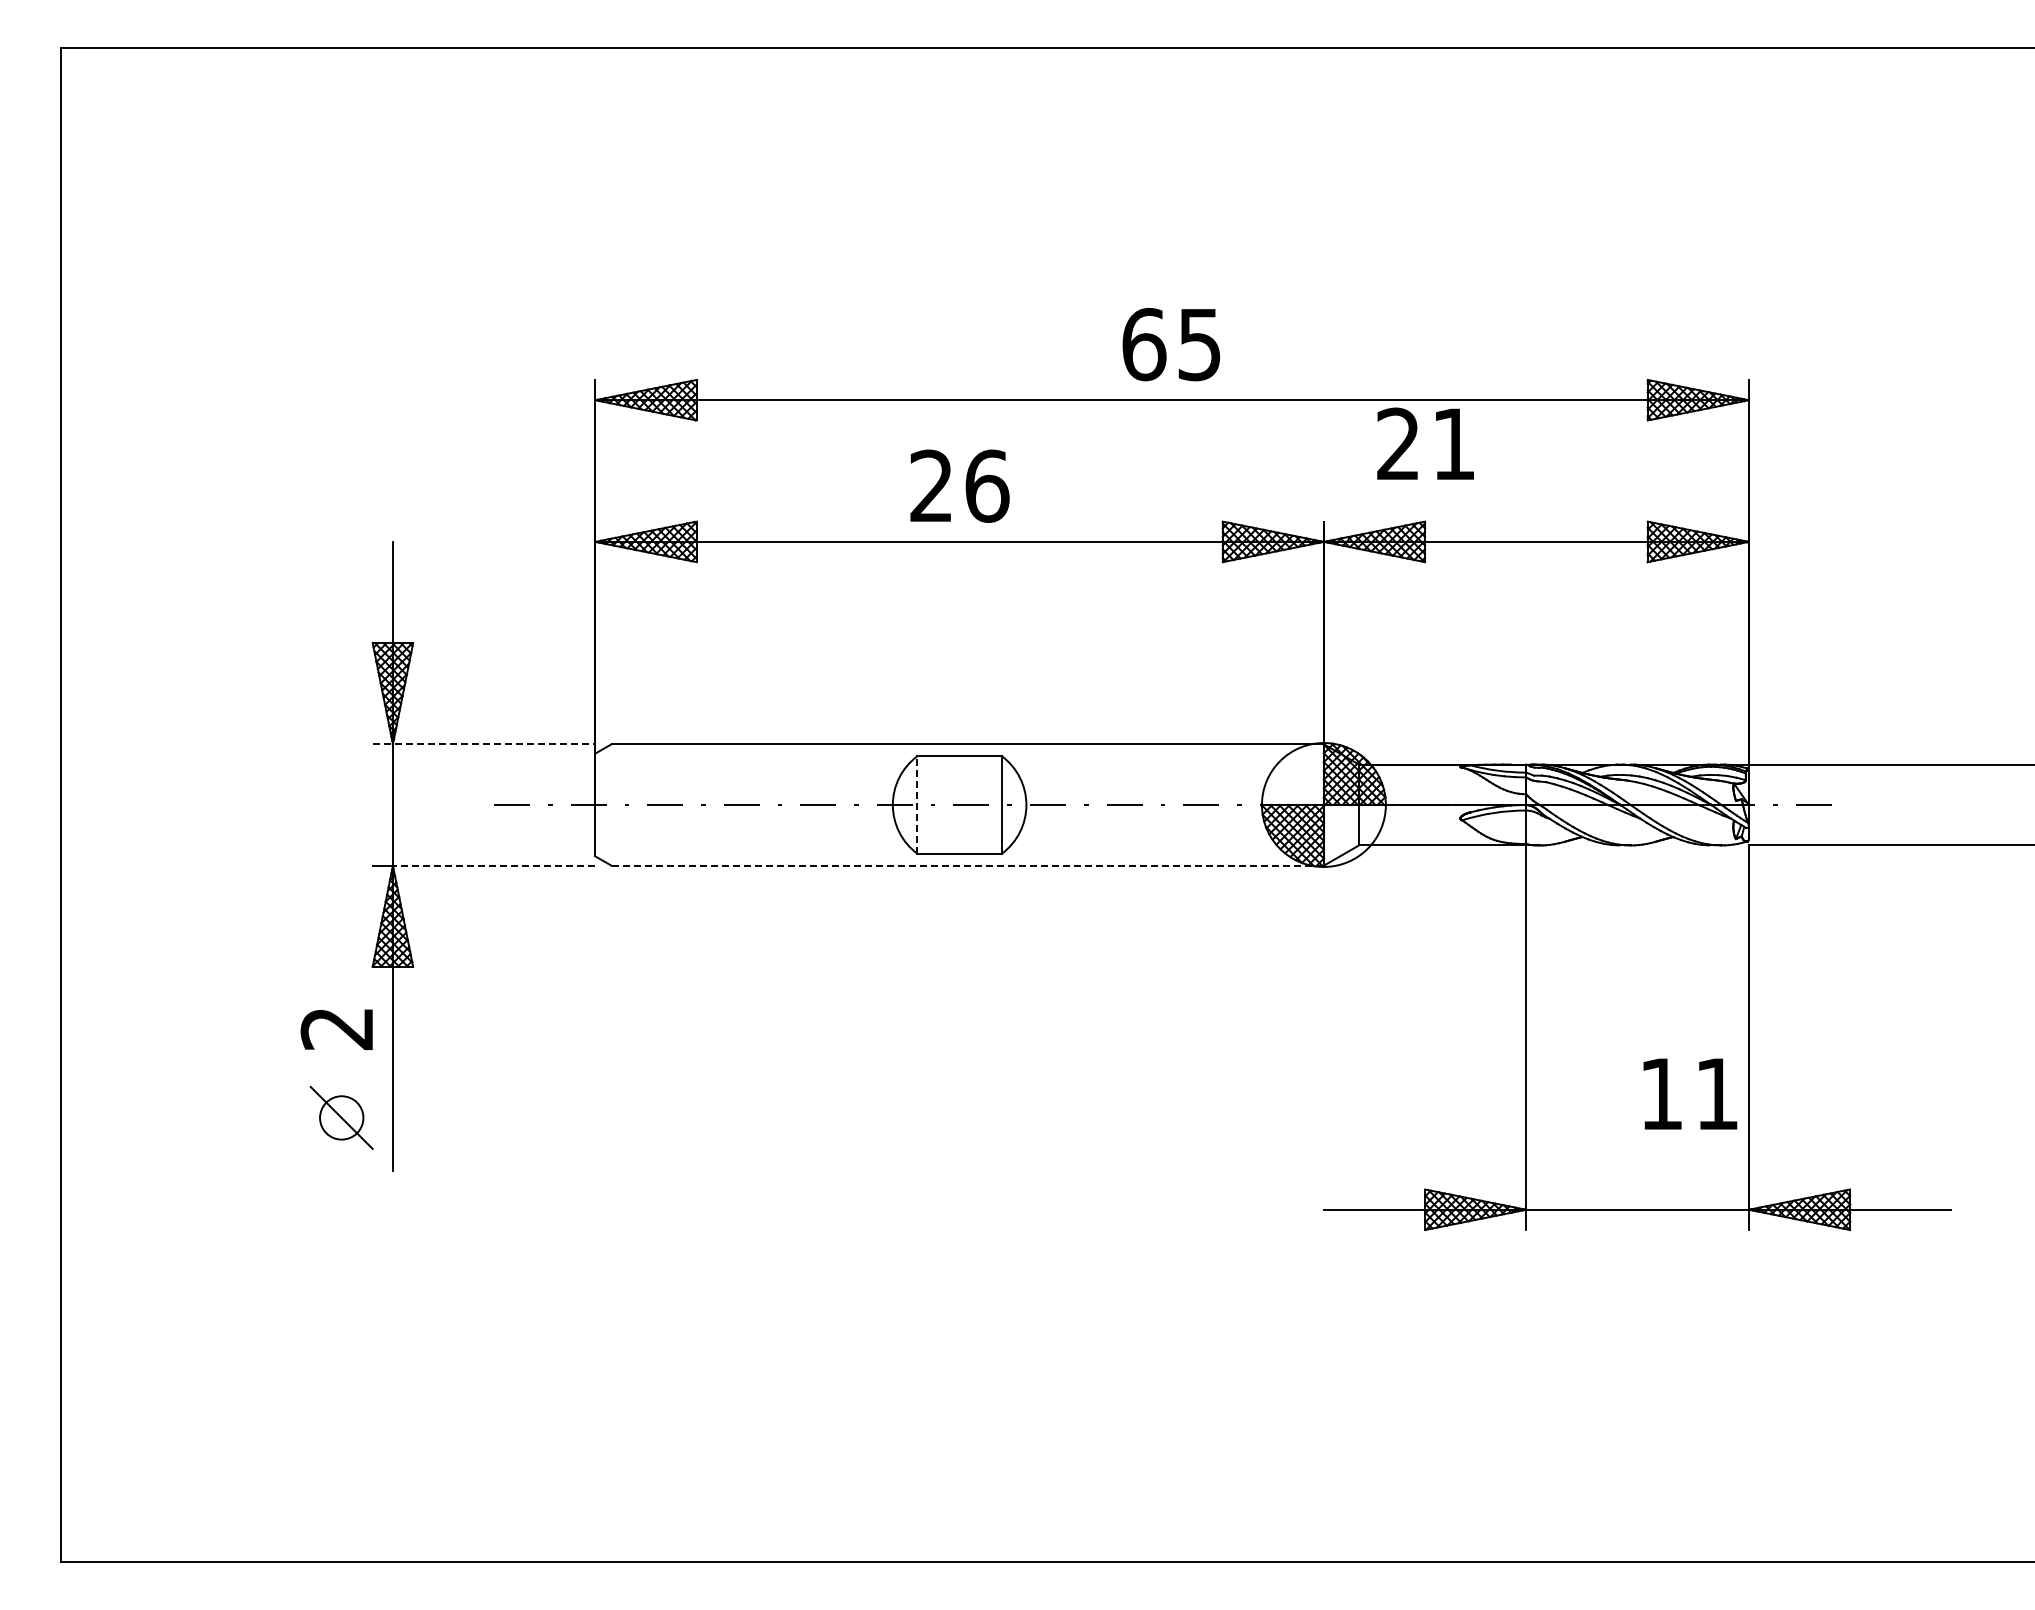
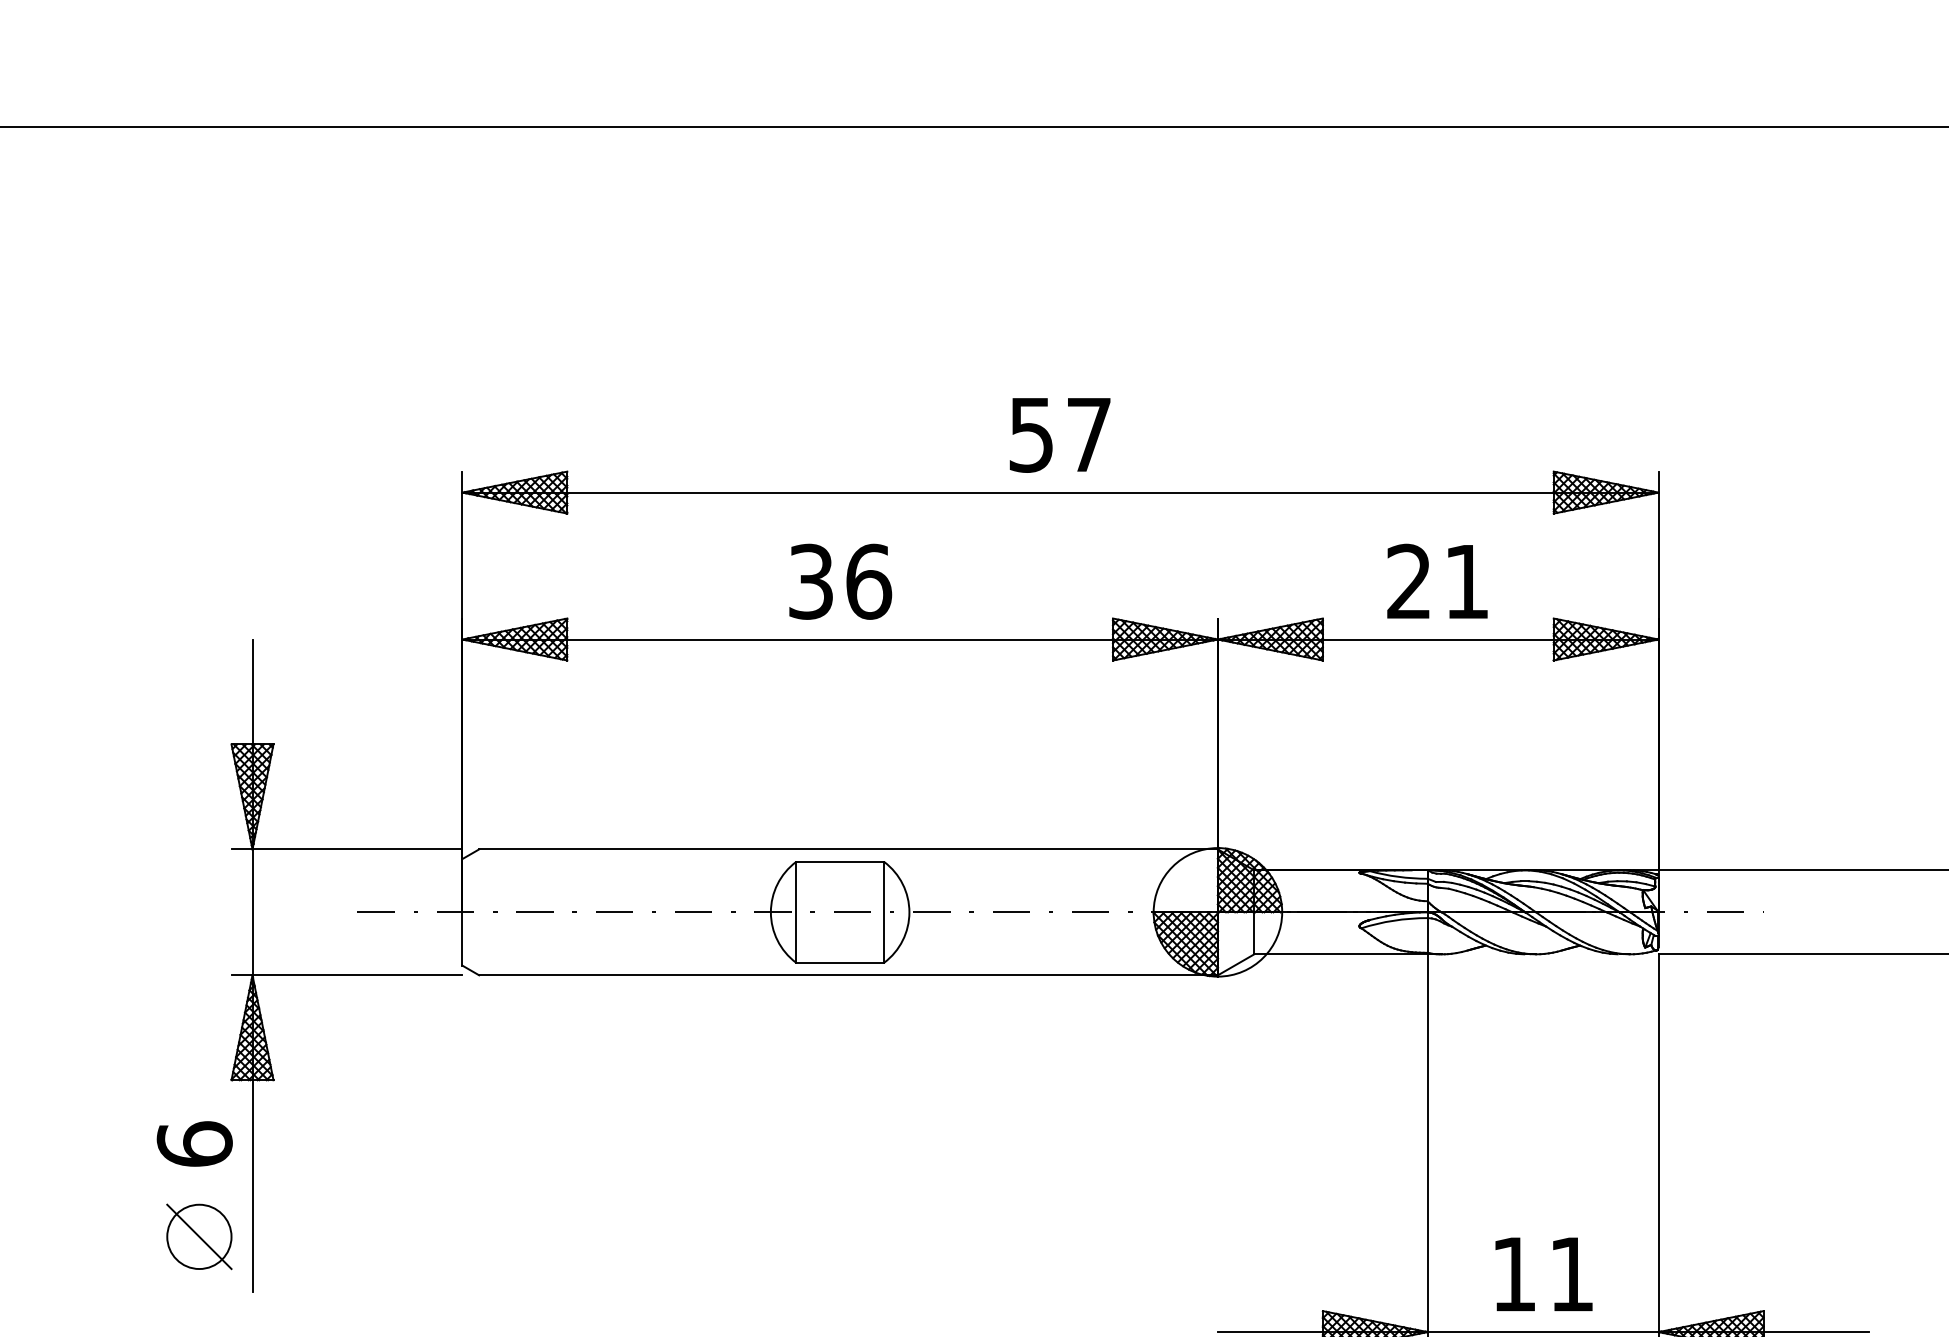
text: (1171, 344) -> (1059, 434), 65 -> 57
text: (1425, 443) -> (1437, 581), moved
text: (931, 485) -> (810, 581), 26 -> 36
line: (484, 744) -> (347, 849), dashed -> solid
line: (917, 805) -> (796, 912), dashed -> solid
line: (493, 865) -> (356, 975), dashed -> solid
line: (968, 865) -> (849, 975), dashed -> solid
text: (336, 1028) -> (193, 1144), 2 -> 6
text: (1690, 1093) -> (1544, 1273), moved
circle: (341, 1117) -> (199, 1236), size x1.43

